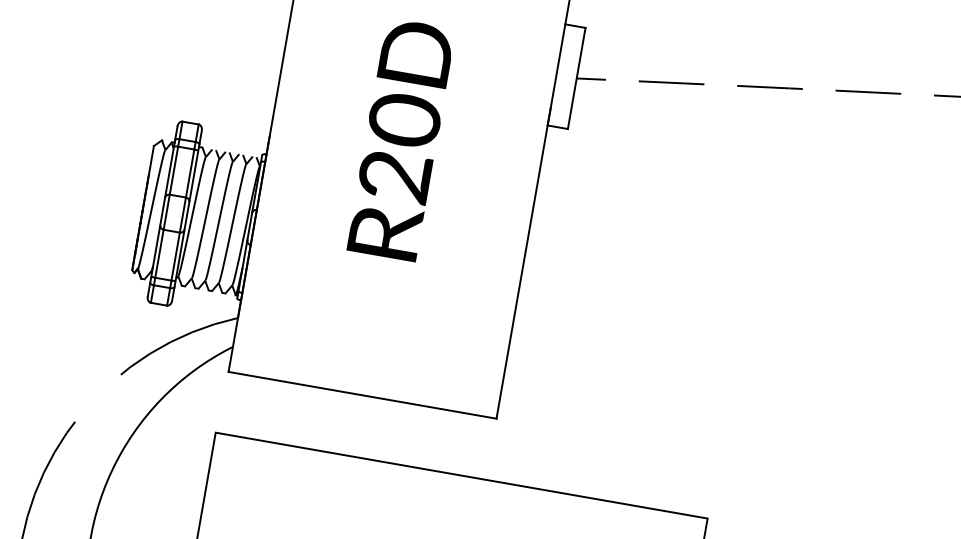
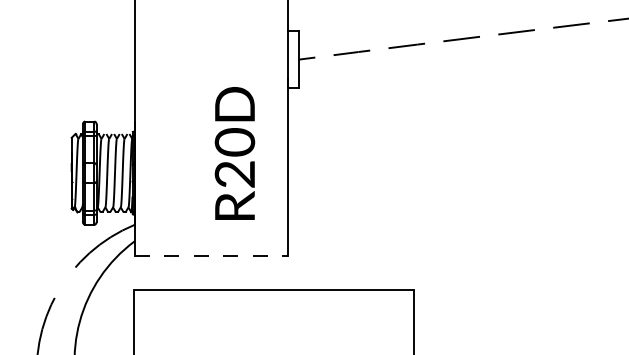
text: (400, 139) -> (234, 153), moved
line: (363, 395) -> (211, 255), solid -> dashed

